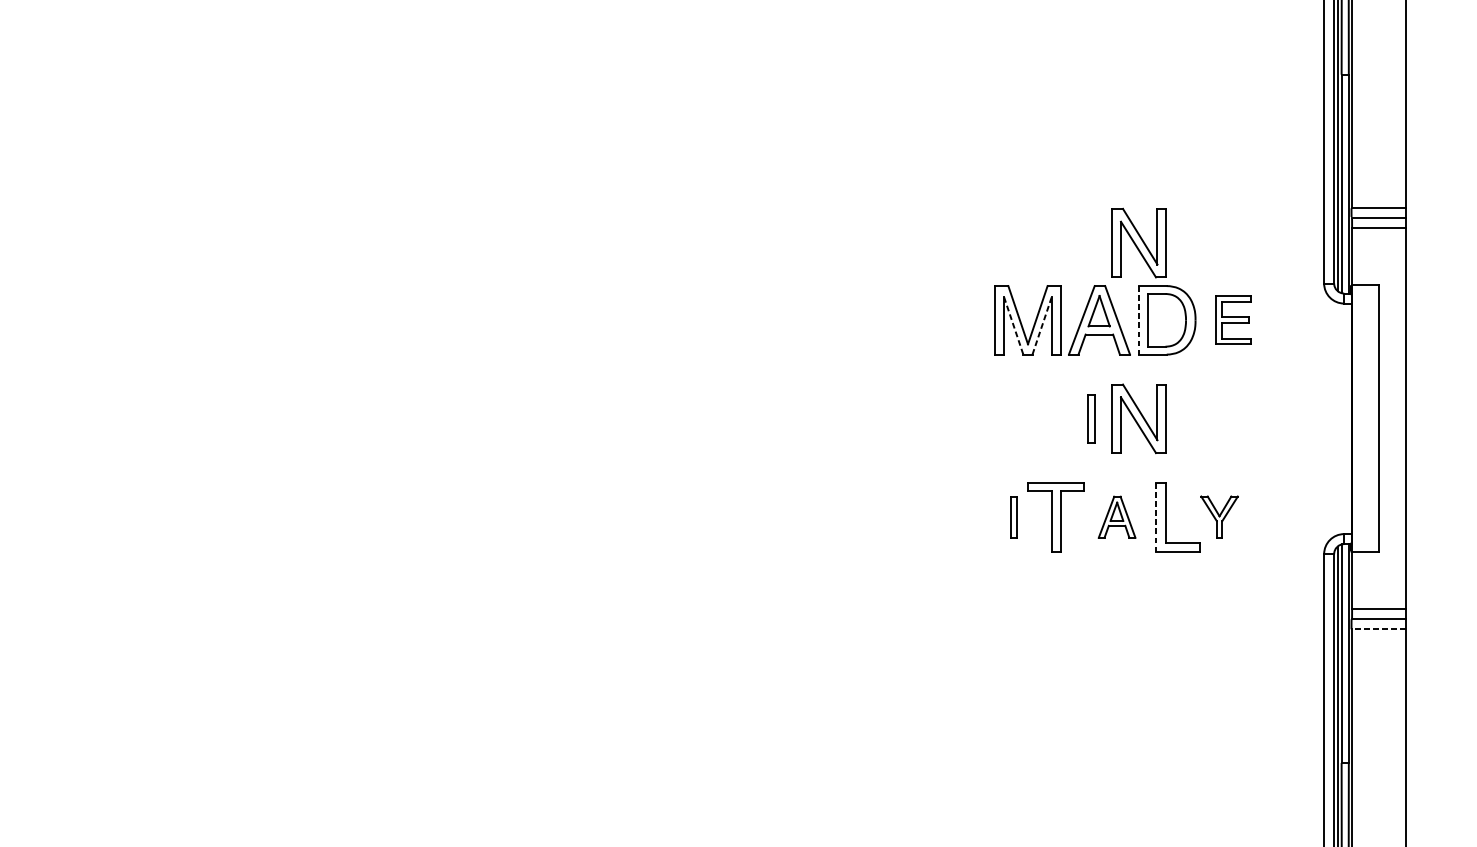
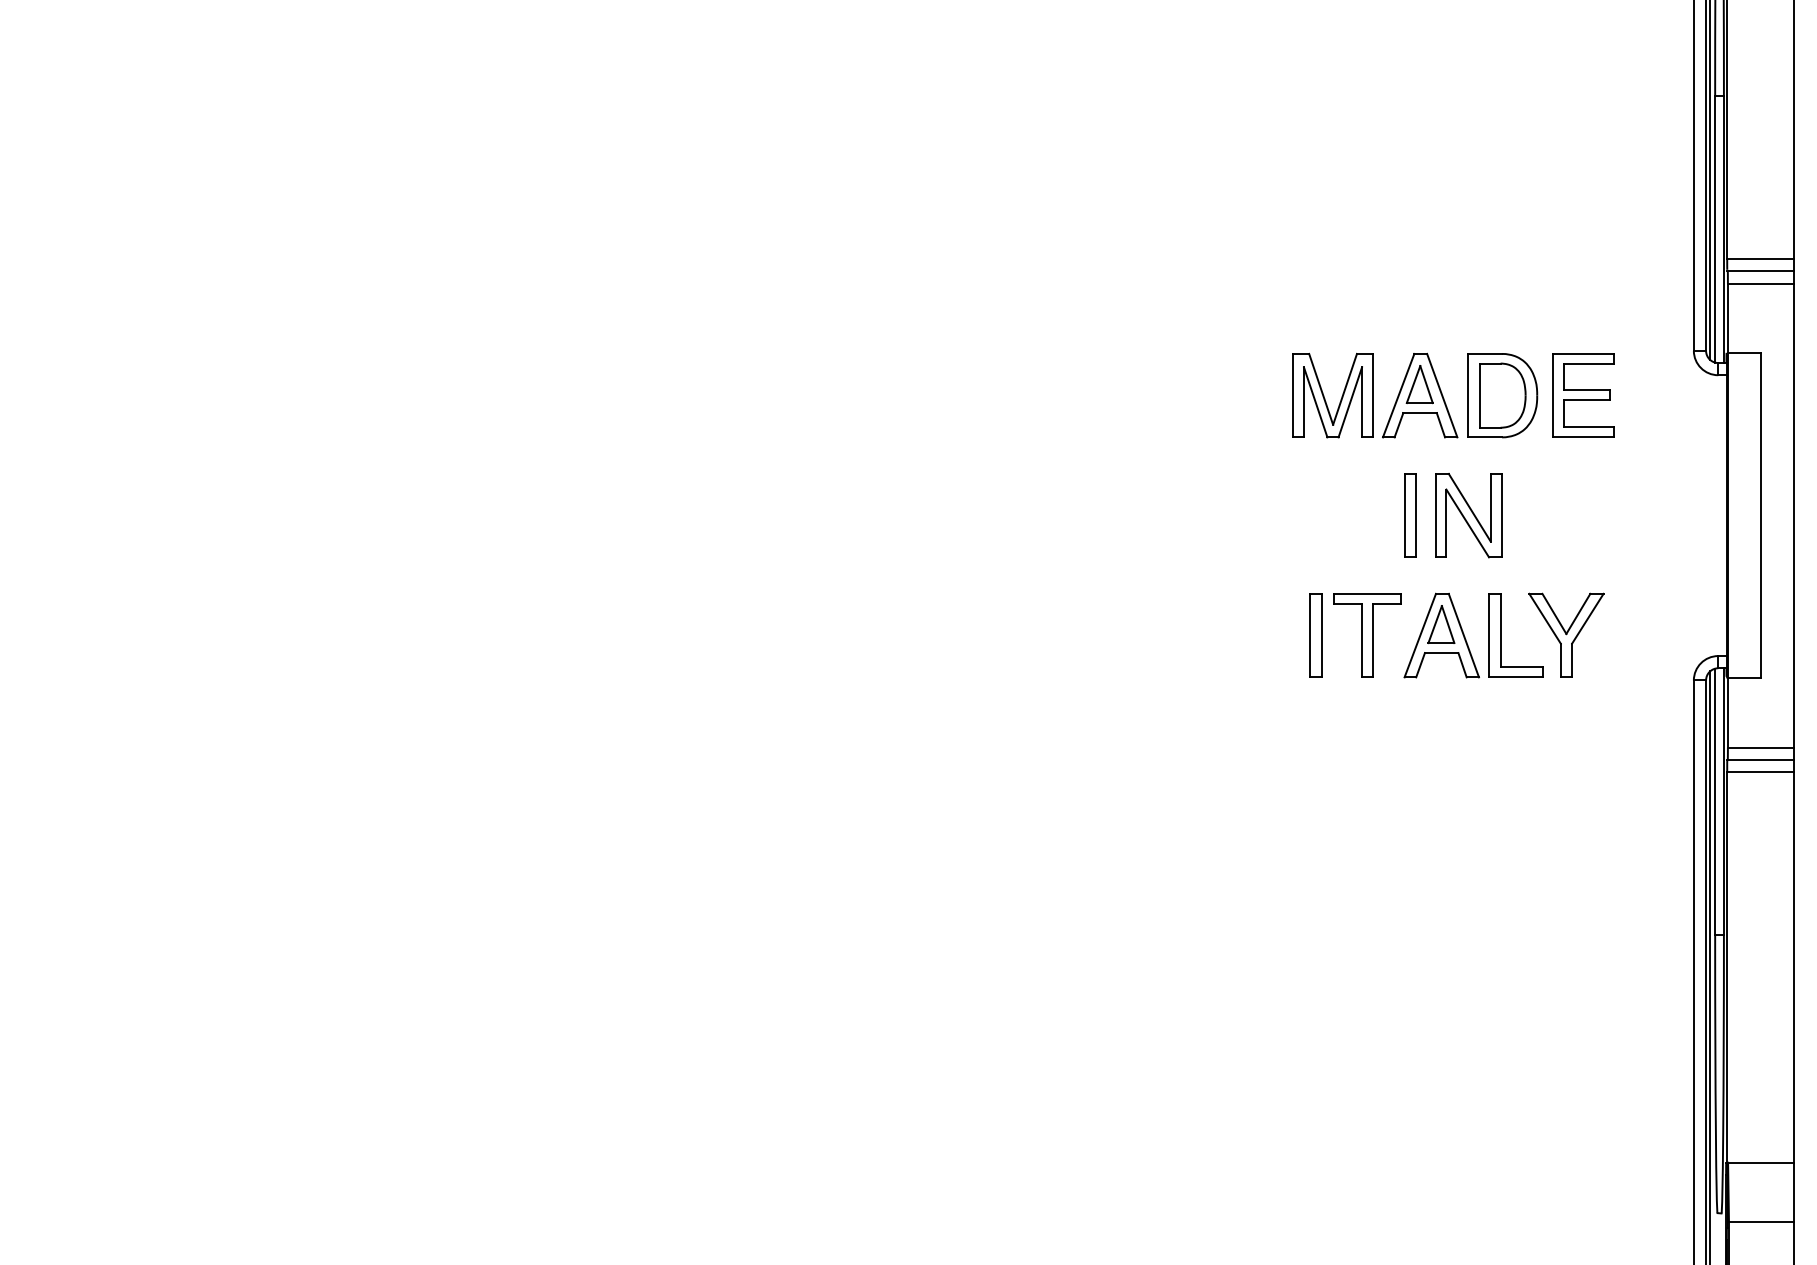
part: (1139, 243) -> (1468, 301), removed
line: (1139, 320) -> (1468, 395), dashed -> solid
part: (1233, 320) -> (1583, 395), size x1.43
line: (1013, 325) -> (1315, 402), dashed -> solid
line: (1042, 325) -> (1350, 402), dashed -> solid
part: (1091, 418) -> (1410, 515), size x1.43
part: (1219, 516) -> (1566, 634), size x1.67
part: (1013, 517) -> (1315, 635), size x1.67
part: (1116, 517) -> (1441, 635), size x1.67
line: (1156, 517) -> (1489, 635), dashed -> solid
line: (1378, 629) -> (1759, 772), dashed -> solid

